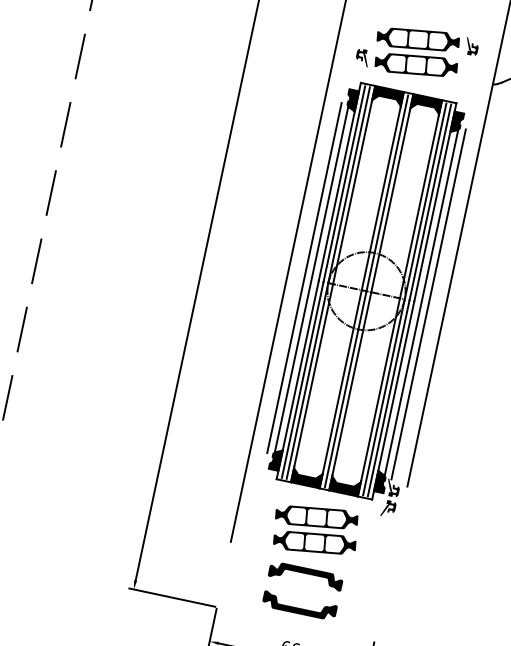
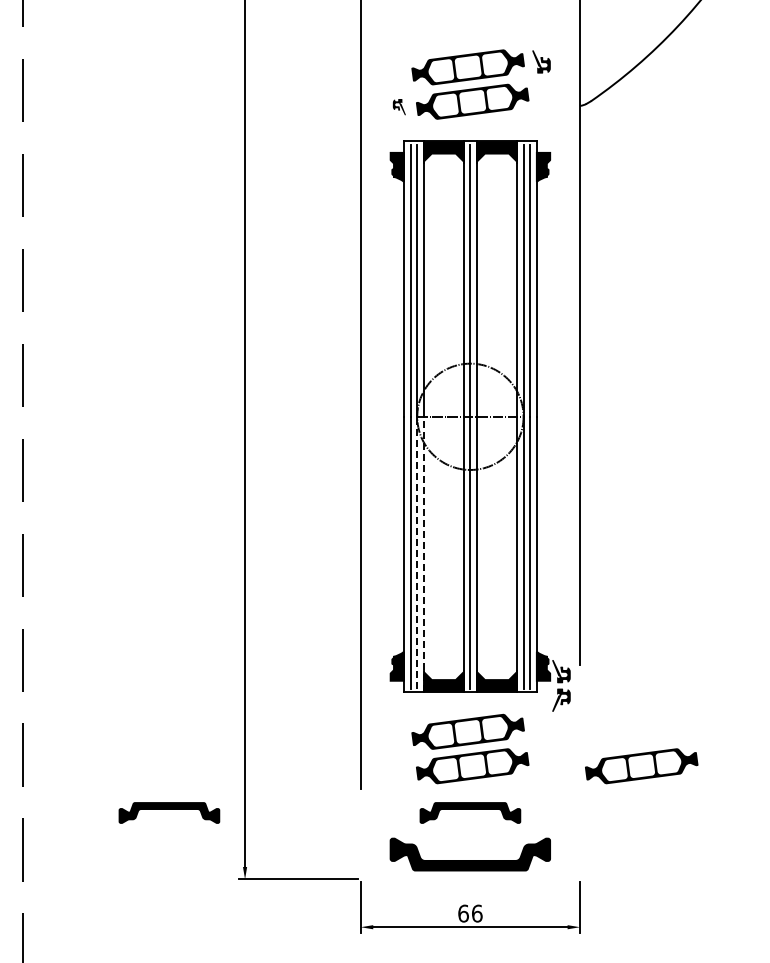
part: (362, 57) -> (399, 106), size x0.7
line: (304, 277) -> (384, 416), removed
line: (311, 279) -> (394, 416), removed
line: (421, 302) -> (546, 416), removed
line: (428, 304) -> (556, 416), removed
line: (307, 380) -> (417, 552), solid -> dashed
line: (311, 383) -> (423, 554), solid -> dashed
part: (89, 529) -> (169, 812), added
part: (436, 568) -> (641, 766), added
part: (299, 605) -> (470, 854), size x1.6

